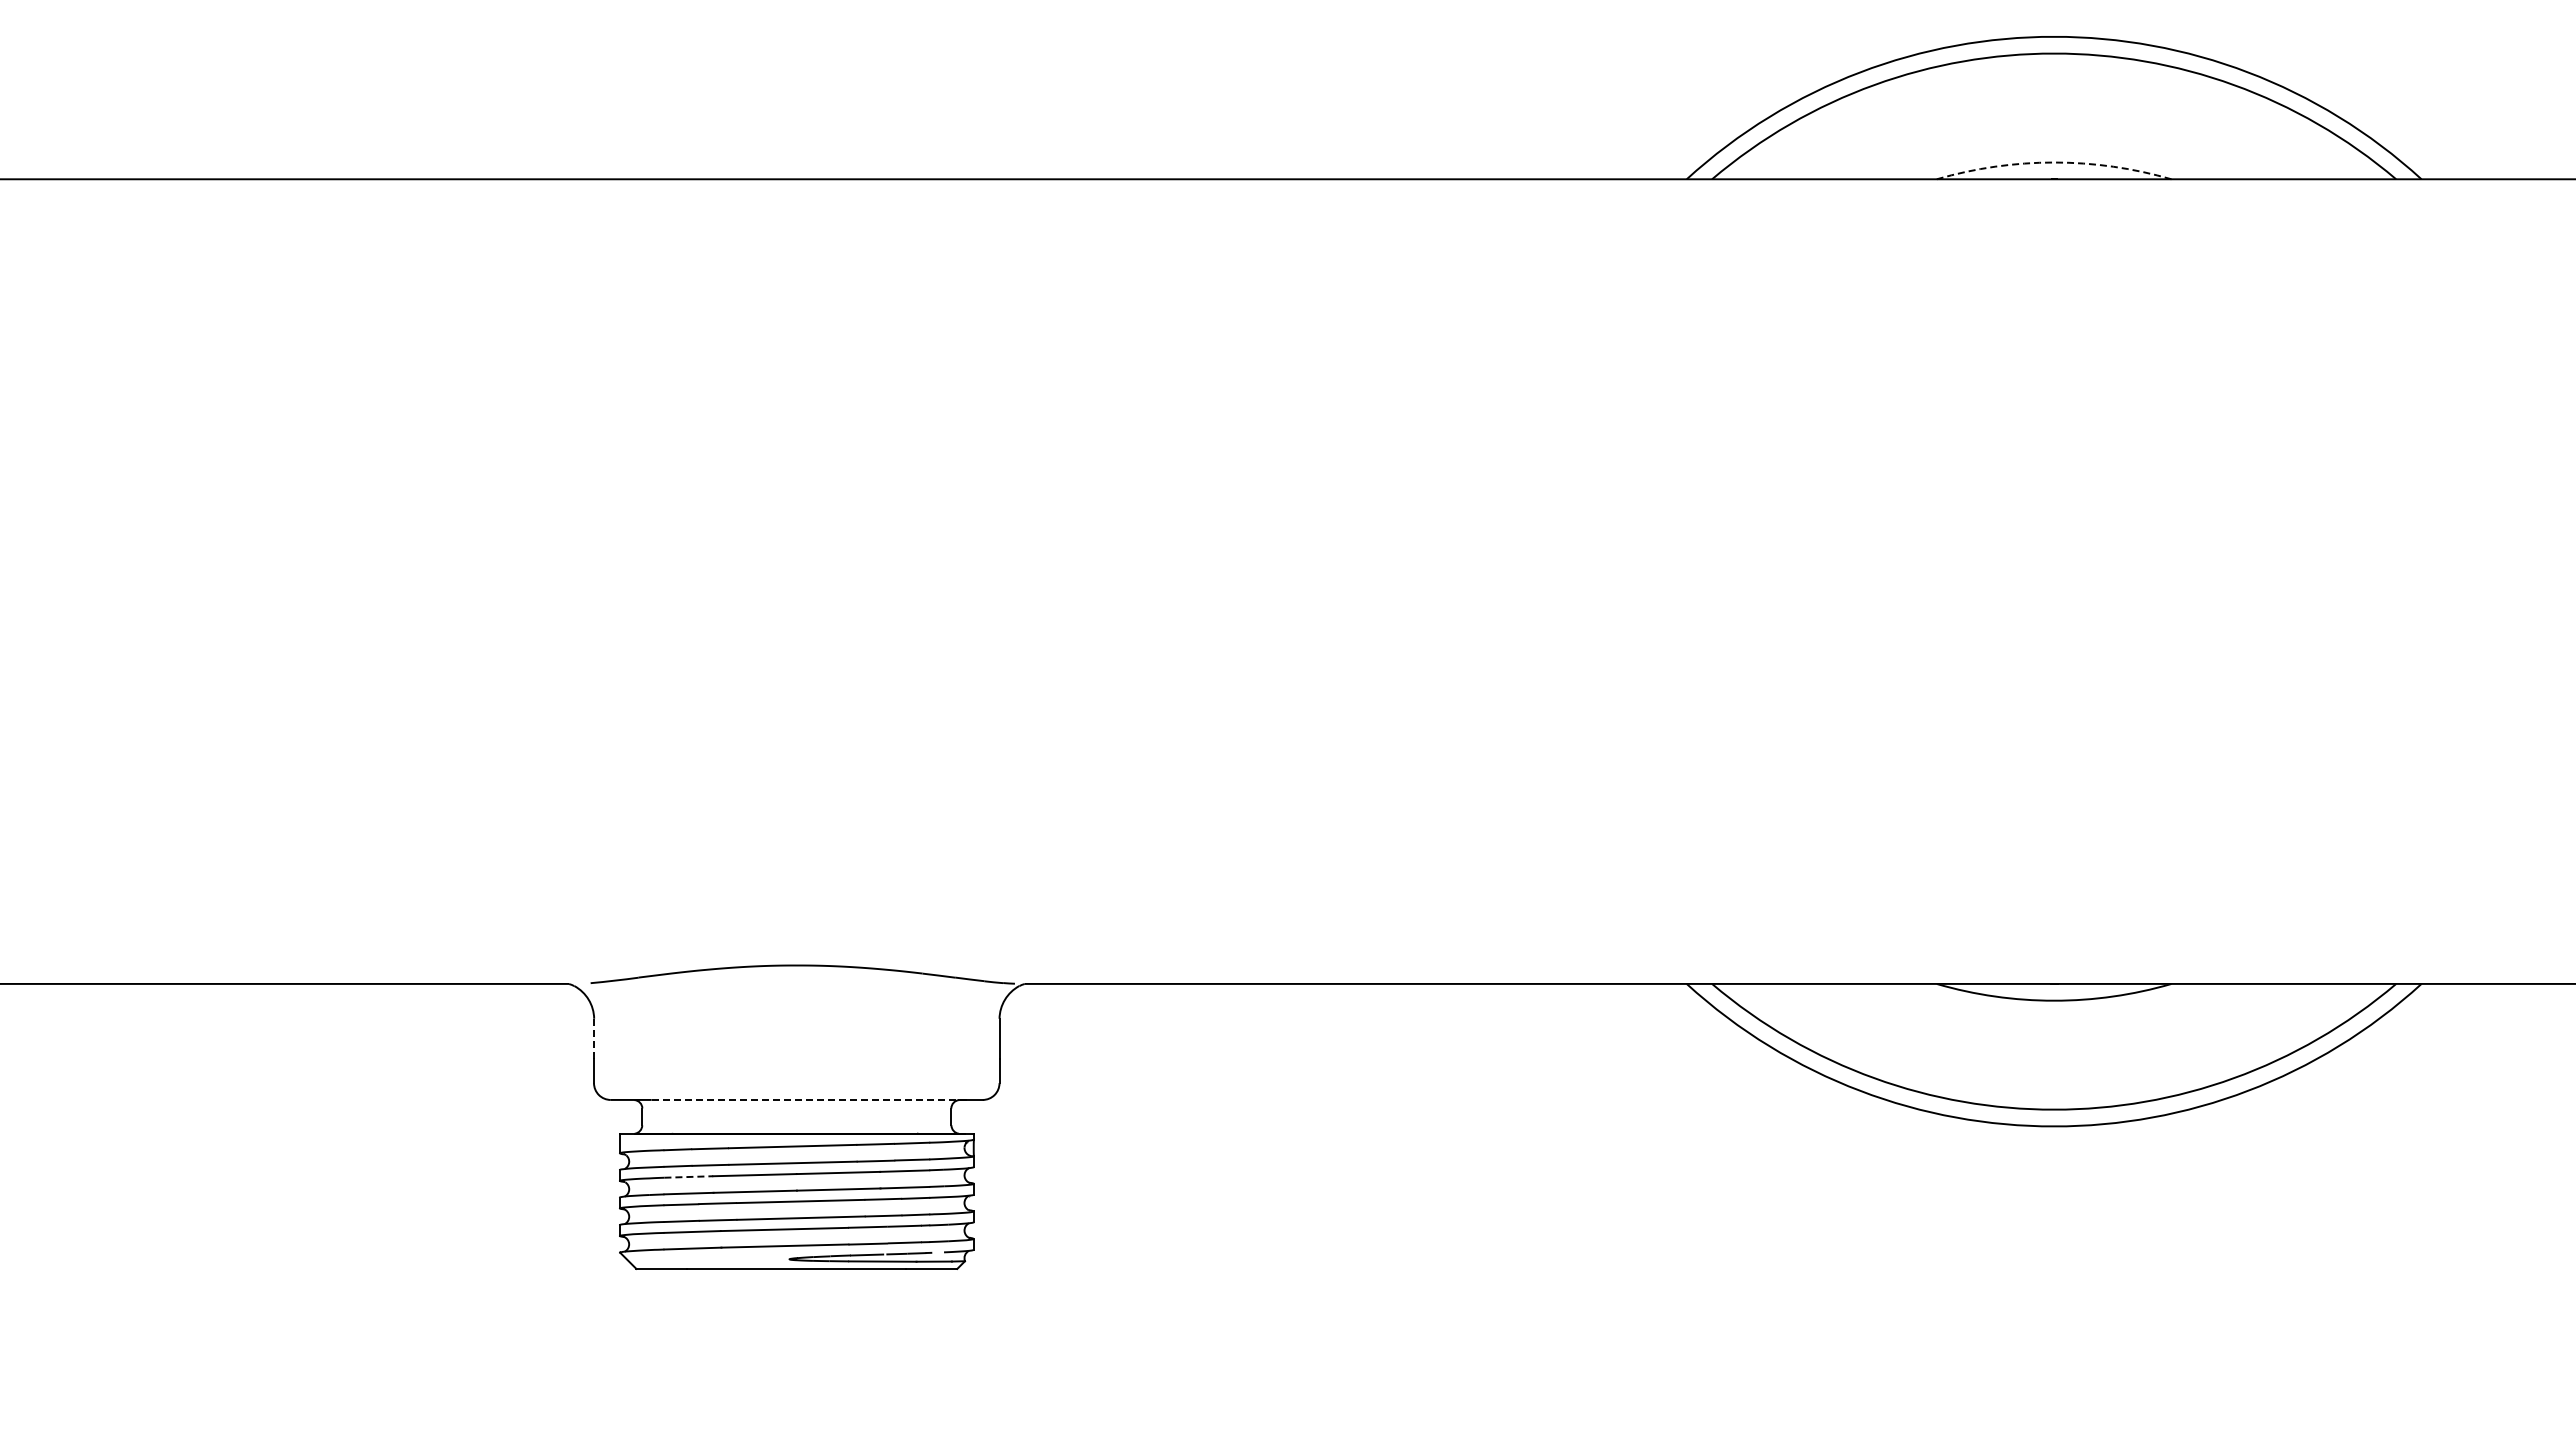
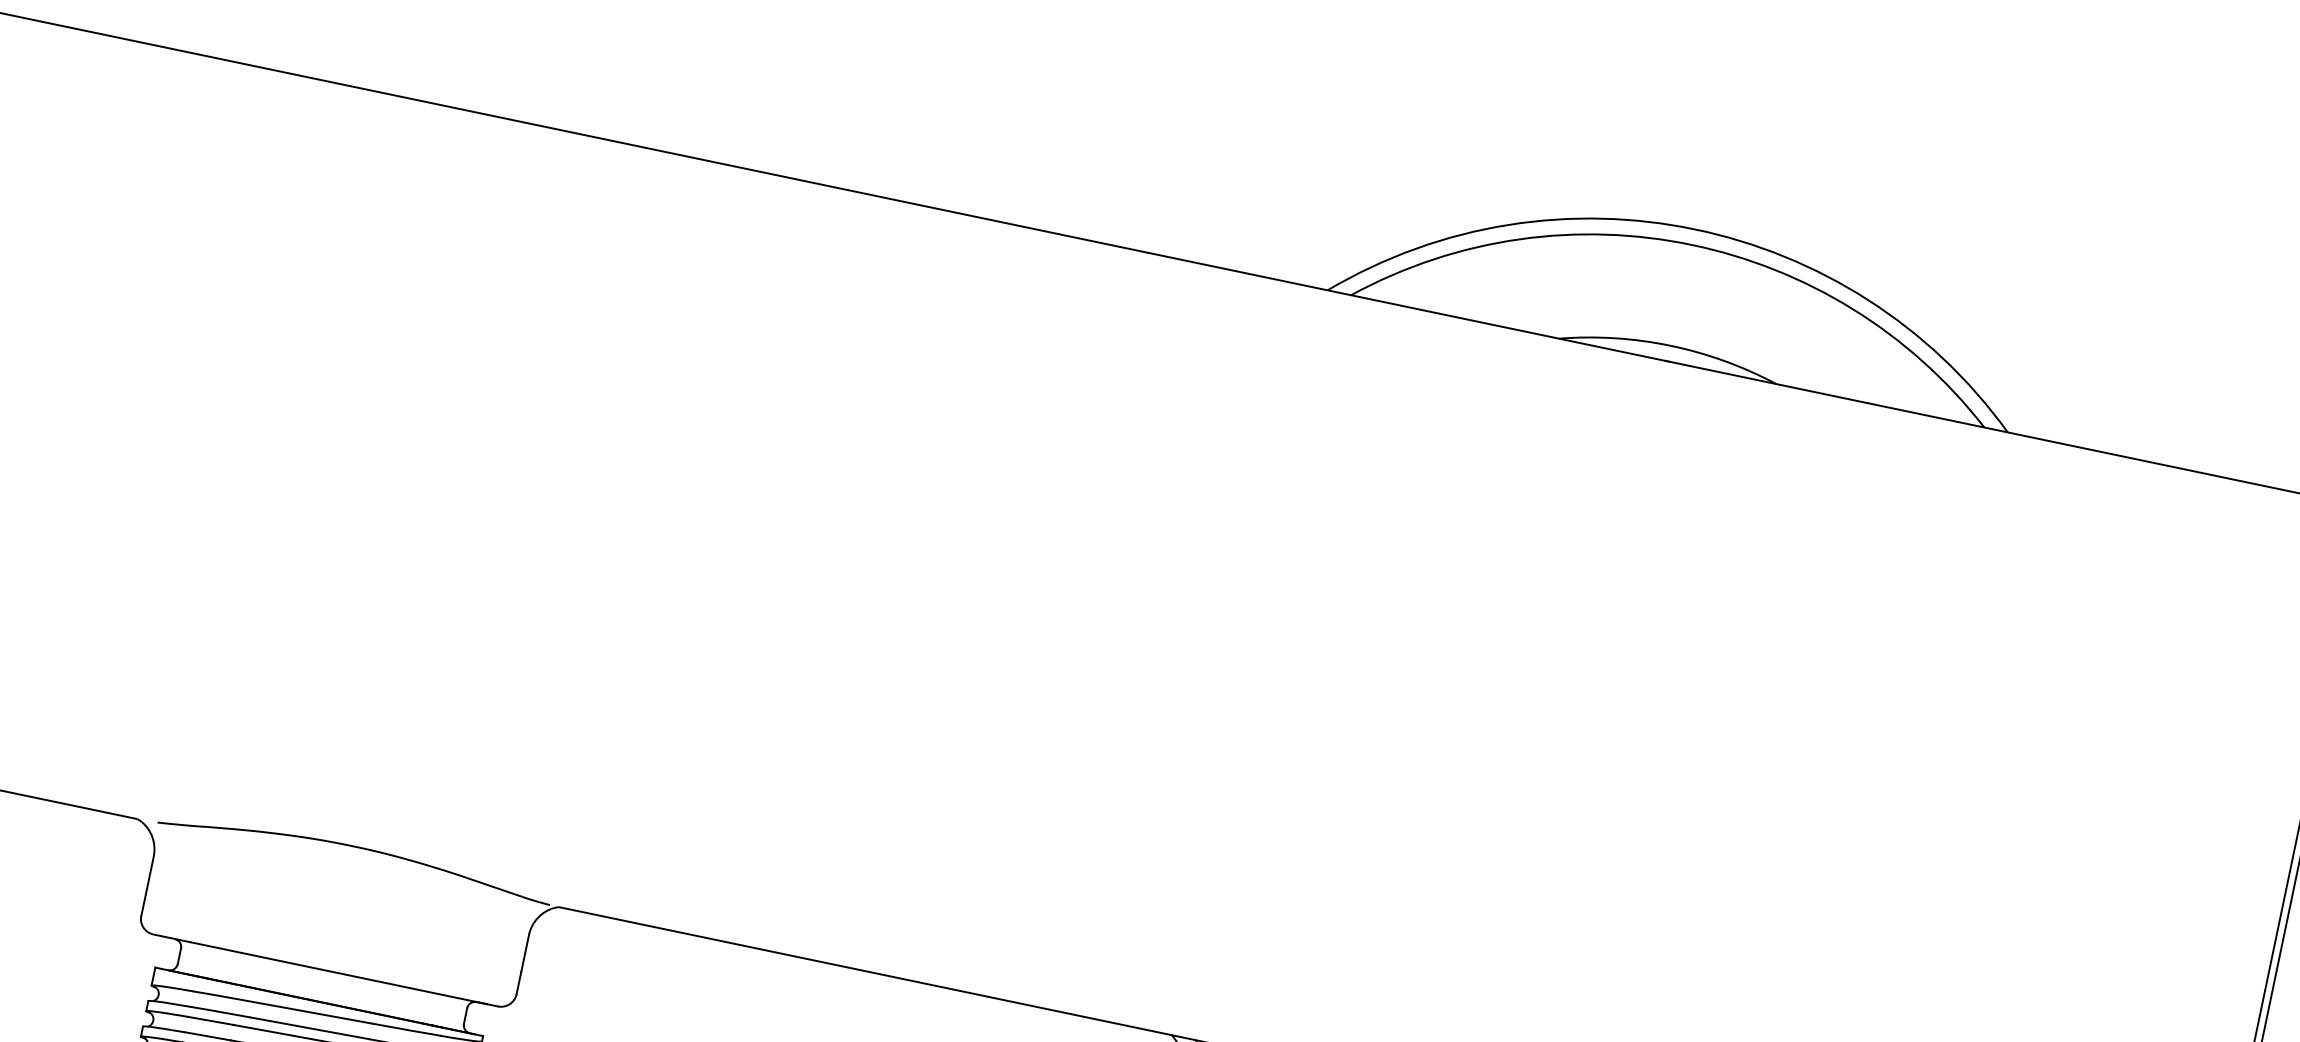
arc: (2054, 162) -> (1671, 345), dashed -> solid
line: (594, 1038) -> (150, 874), dashed -> solid
line: (811, 1099) -> (339, 972), dashed -> solid
line: (689, 1176) -> (211, 1020), dashed -> solid

